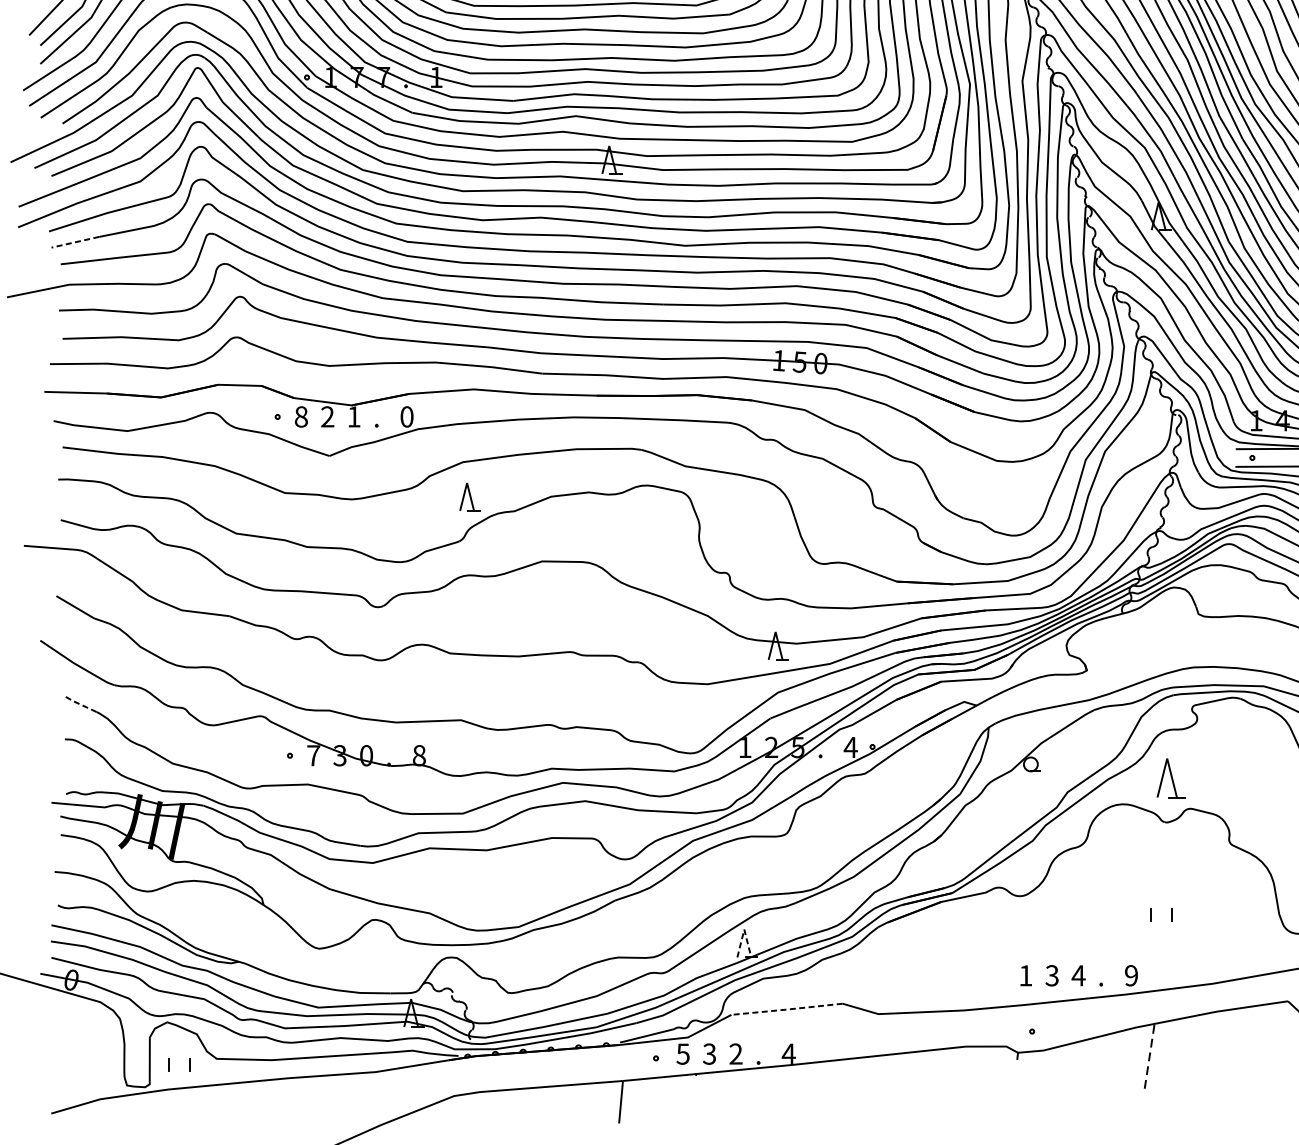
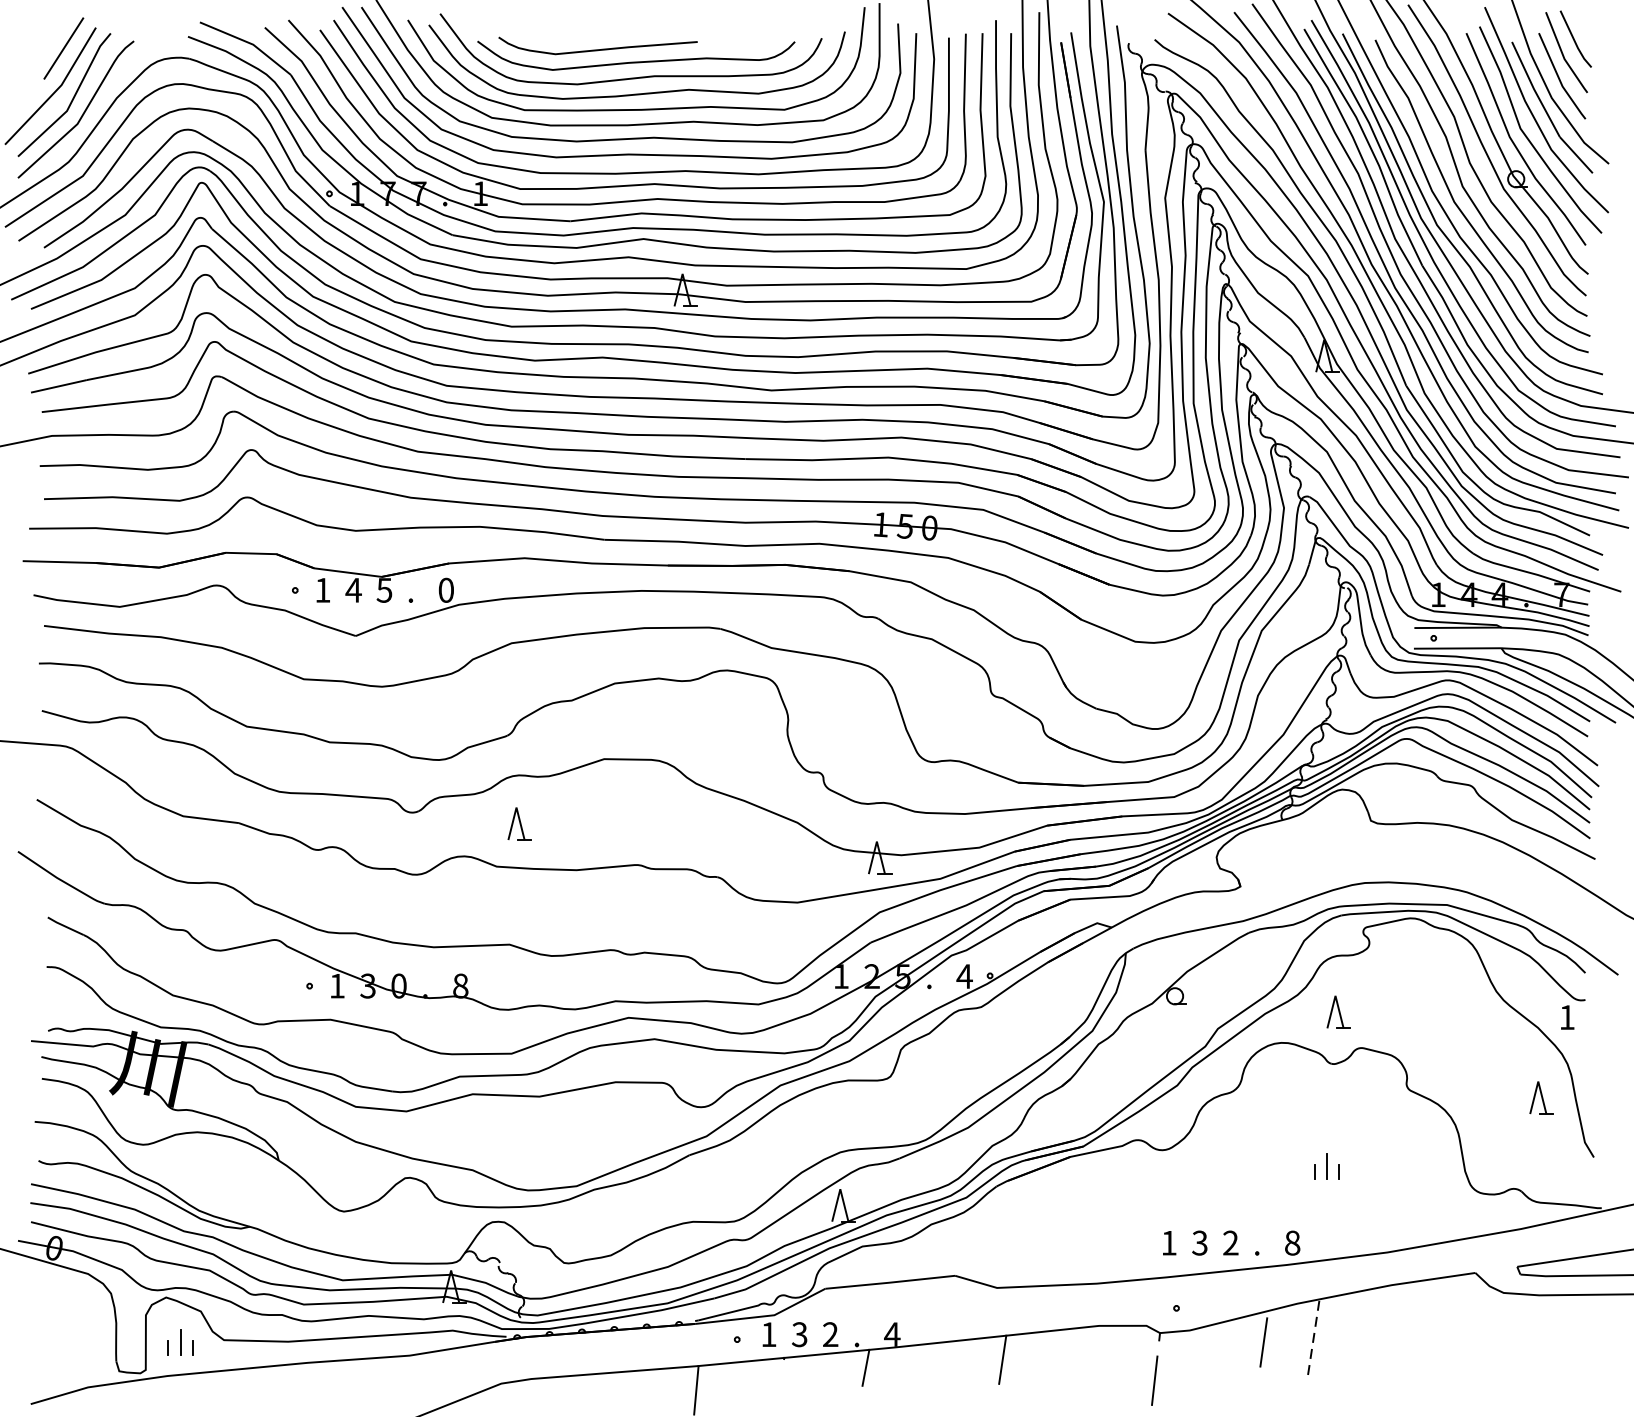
line: (75, 242) -> (58, 386), dashed -> solid
text: (301, 416) -> (322, 589), 8 -> 1
text: (327, 416) -> (353, 589), 2 -> 4
text: (354, 417) -> (384, 590), 1 -> 5
part: (469, 496) -> (519, 823), moved
line: (80, 704) -> (64, 926), dashed -> solid
text: (313, 756) -> (336, 986), 7 -> 1
part: (1170, 777) -> (1338, 1011), size x0.71
line: (1161, 910) -> (1327, 1166), added
line: (744, 929) -> (840, 1189), dashed -> solid
text: (1078, 975) -> (1230, 1242), 4 -> 2
text: (1131, 975) -> (1292, 1242), 9 -> 8
line: (786, 1009) -> (889, 1282), dashed -> solid
text: (682, 1053) -> (768, 1334), 5 -> 1
line: (179, 1060) -> (180, 1342), added
line: (1106, 1060) -> (1263, 1342), added
line: (883, 1075) -> (1002, 1359), added
line: (765, 1082) -> (865, 1367), added
line: (1013, 1093) -> (1154, 1380), added

